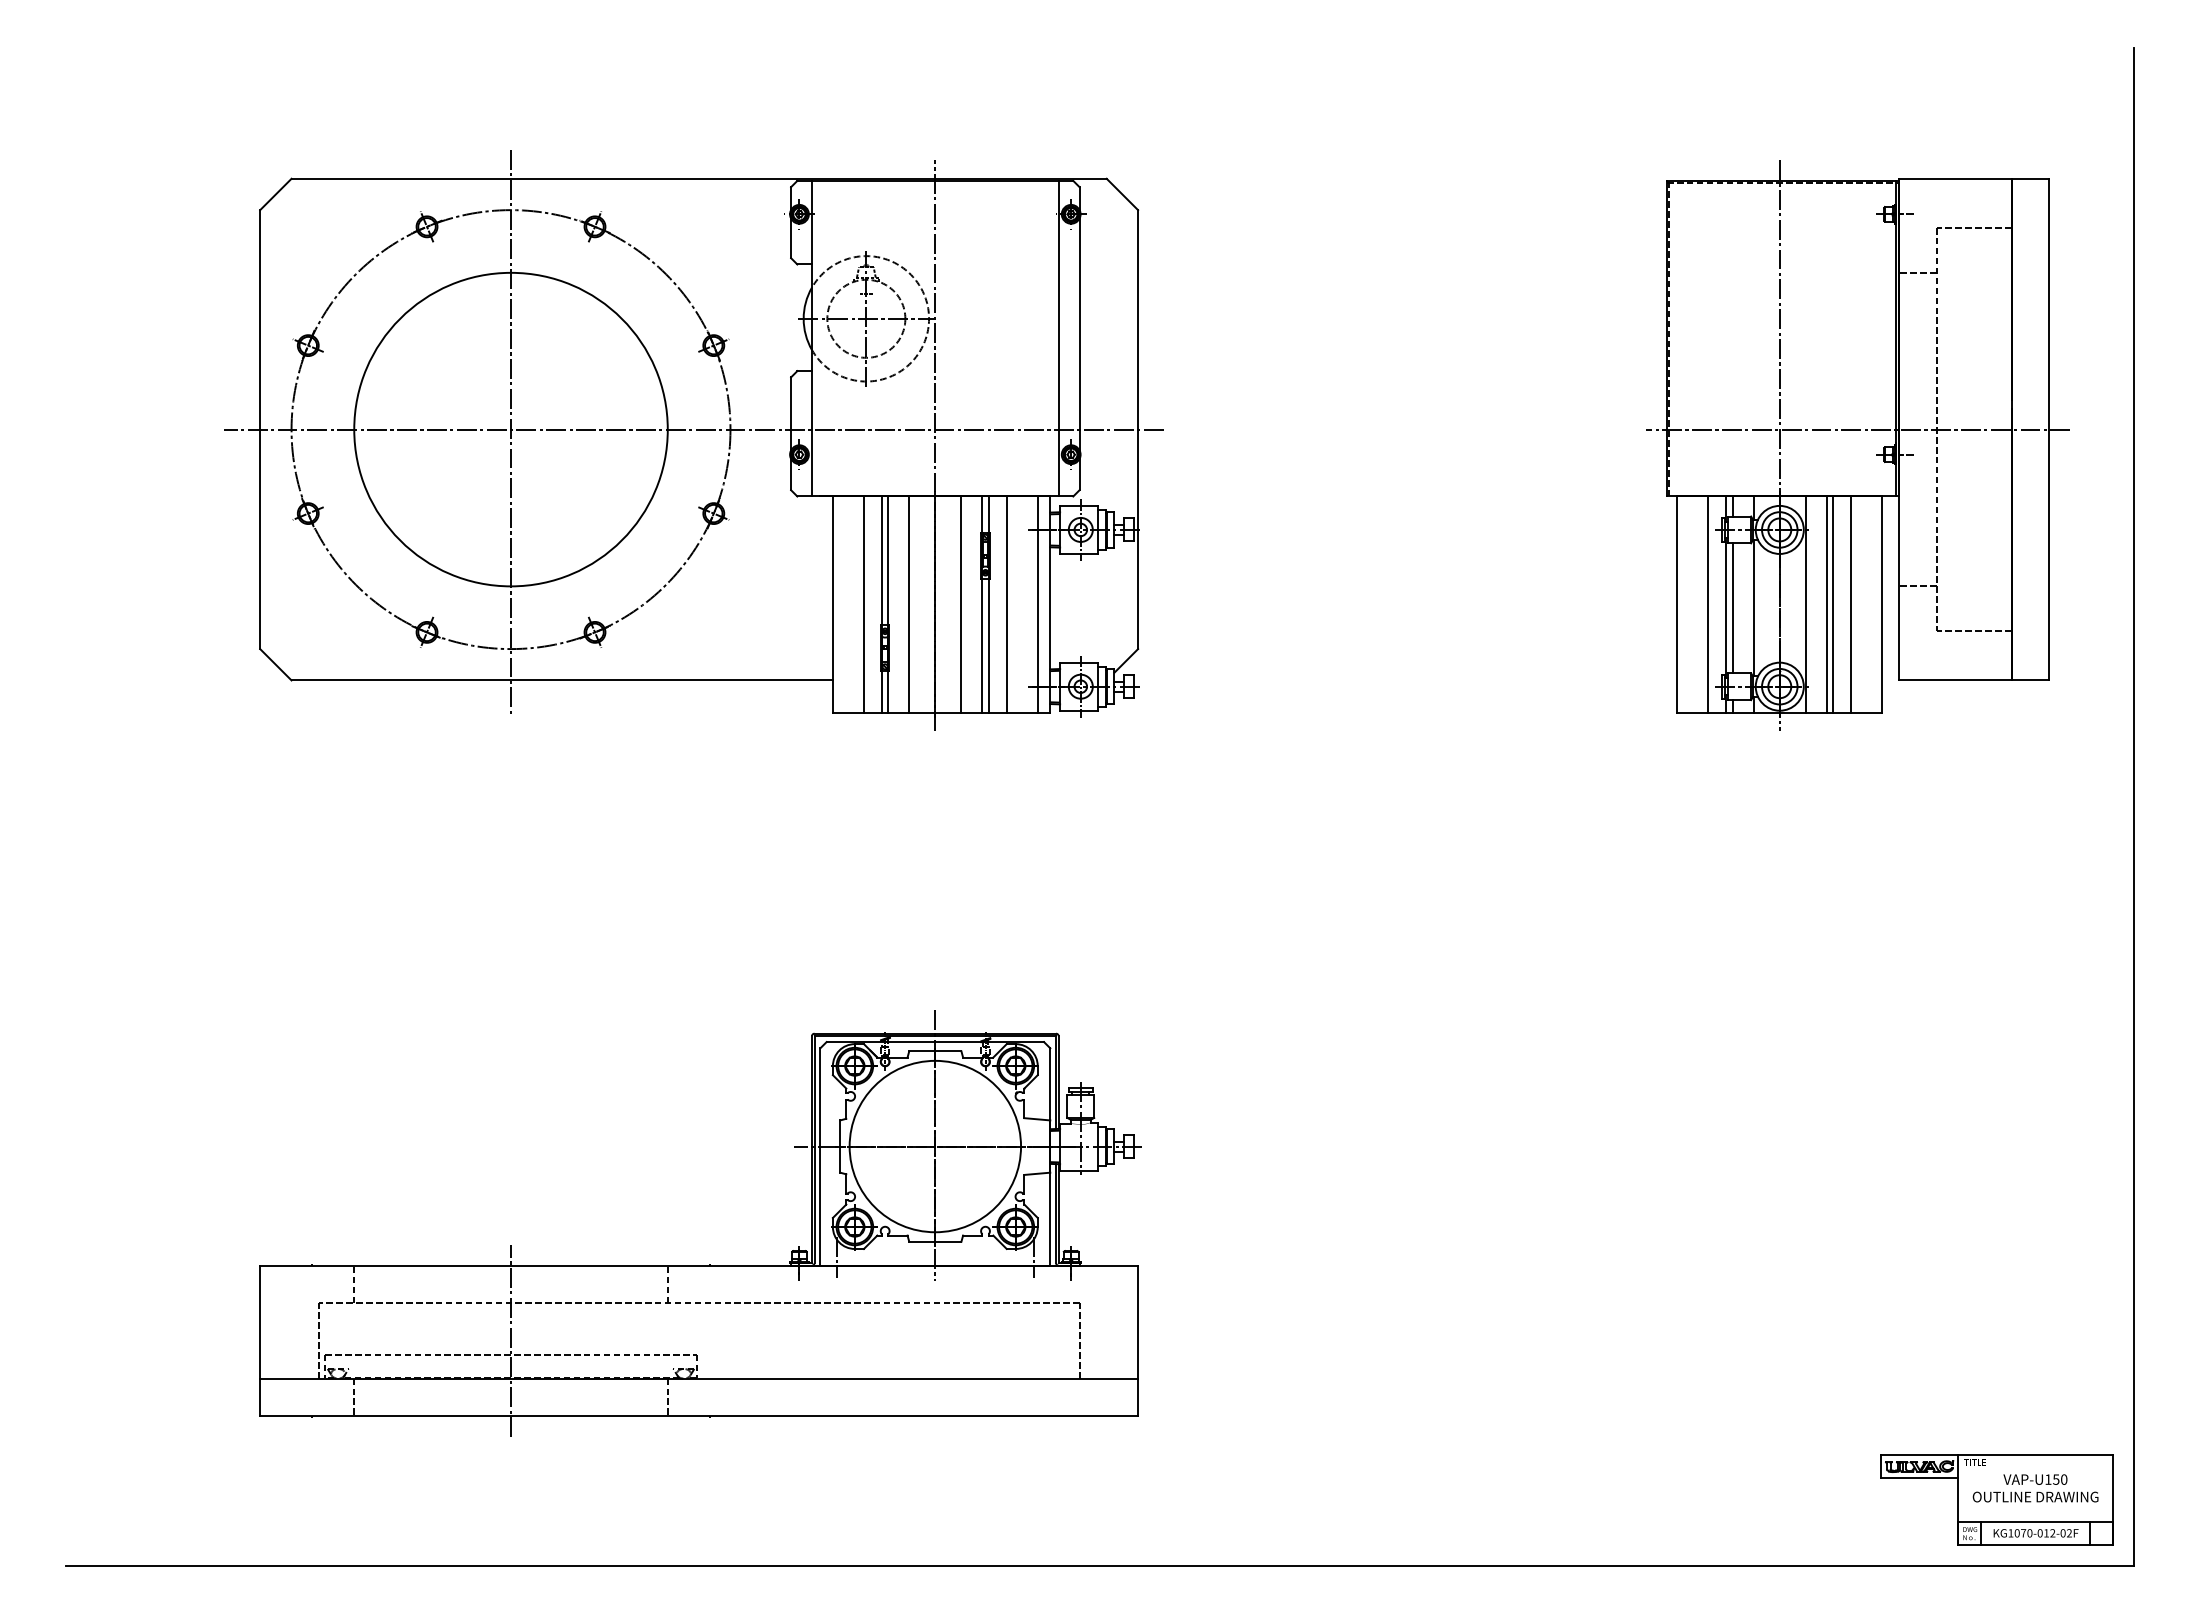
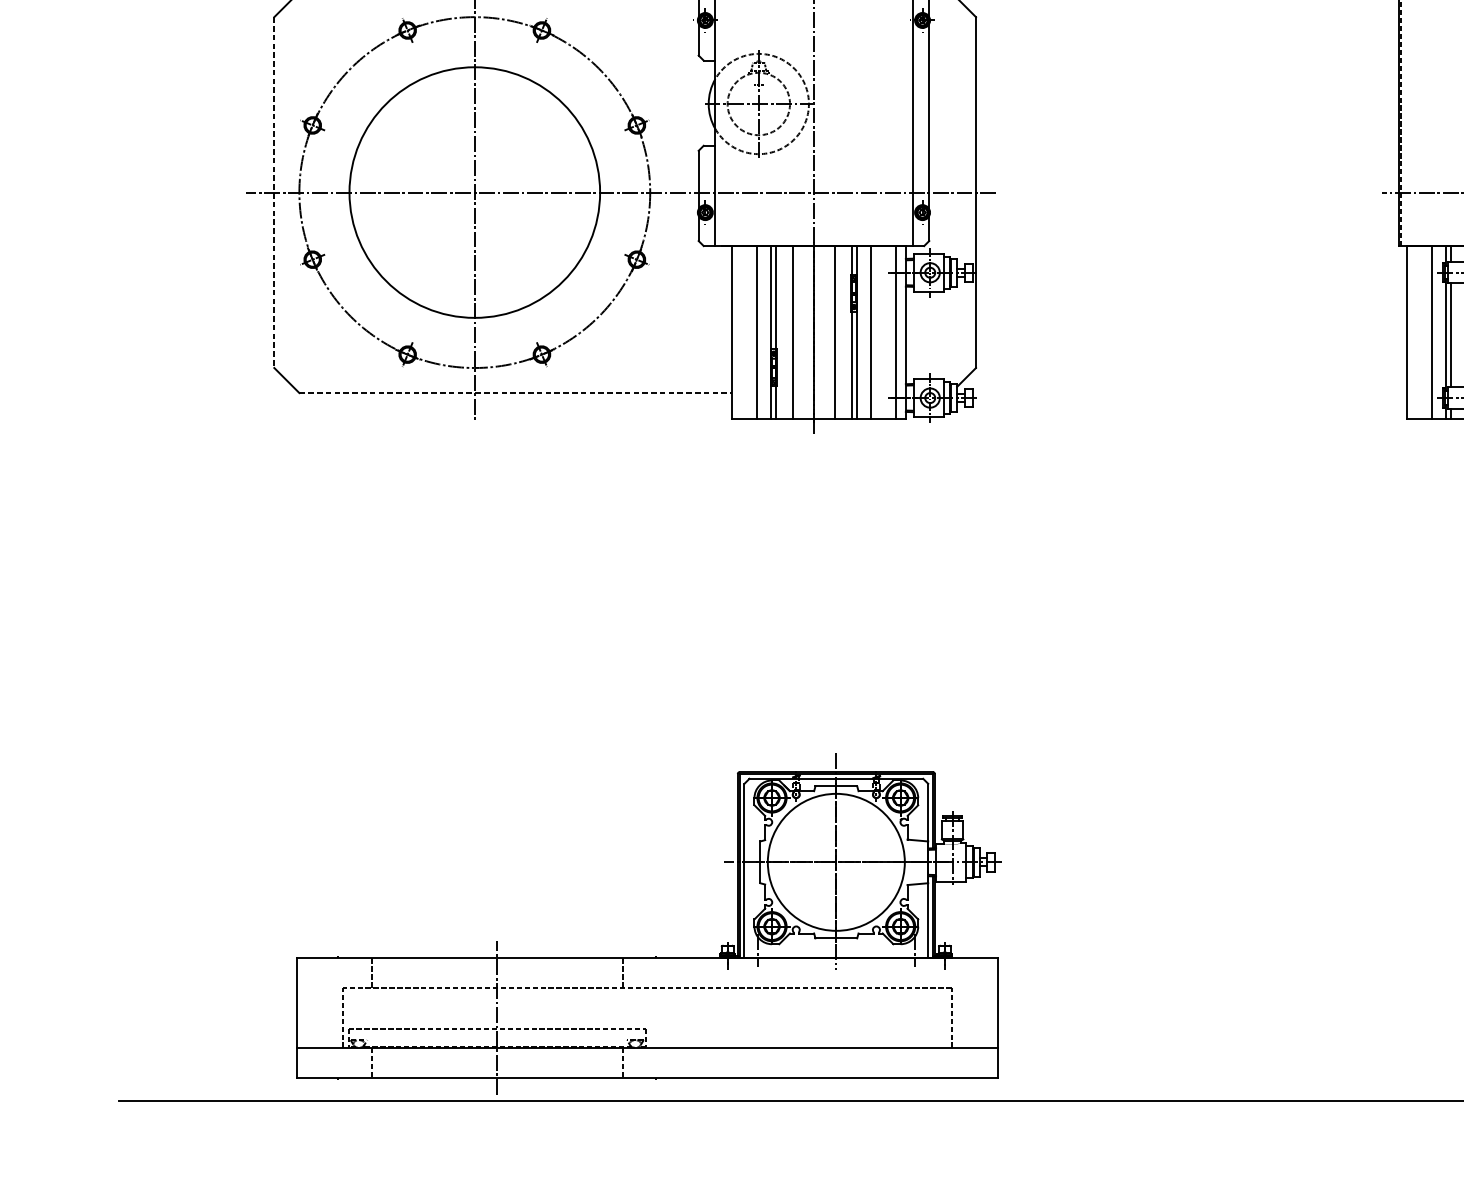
line: (260, 430) -> (274, 193), solid -> dashed
line: (562, 680) -> (515, 393), solid -> dashed
part: (709, 1264) -> (655, 956), moved

